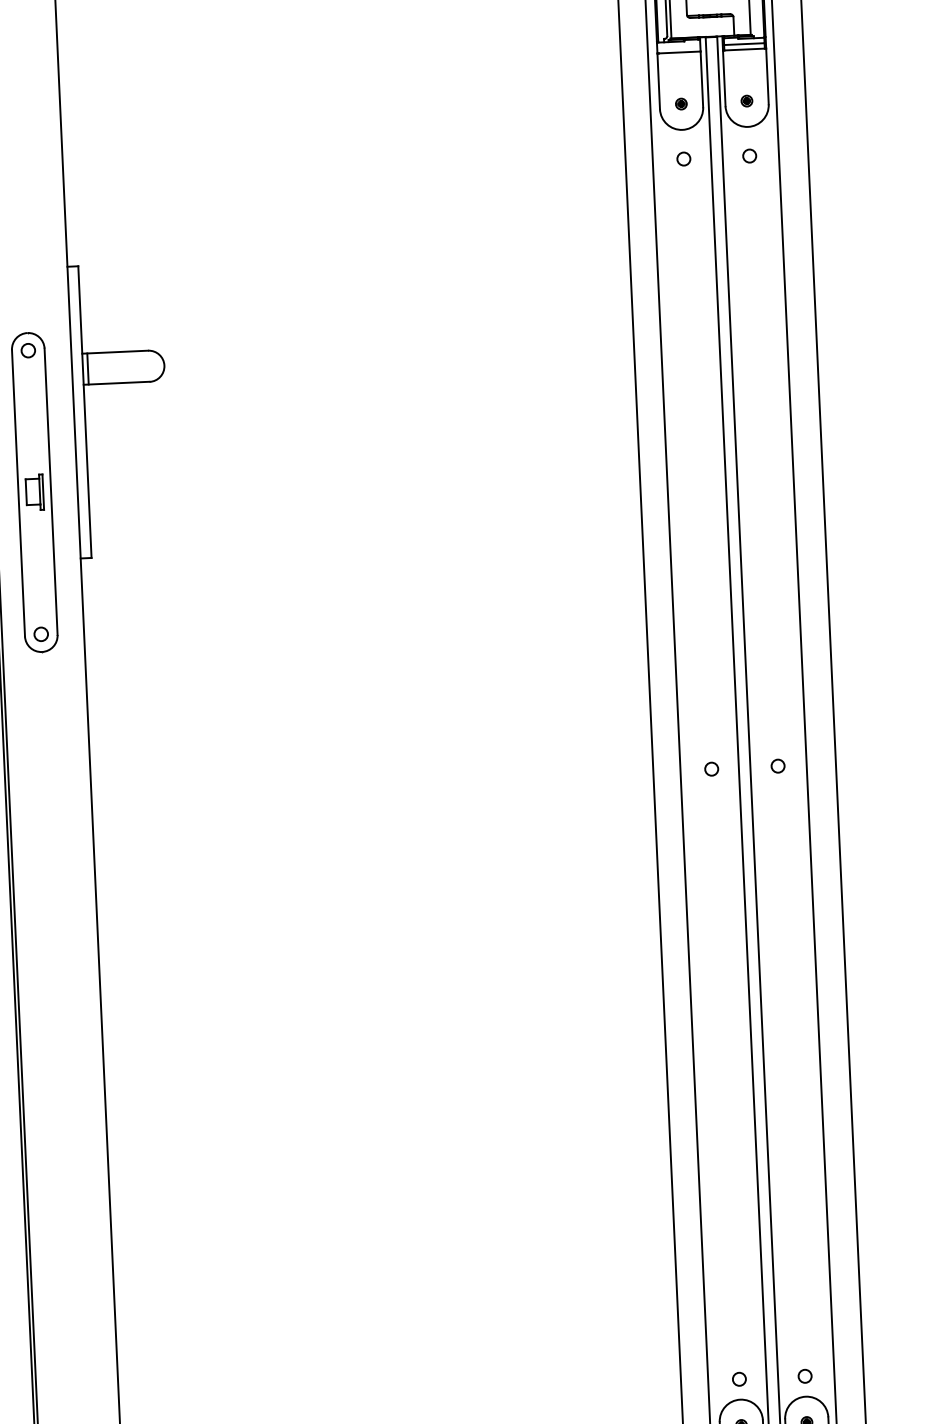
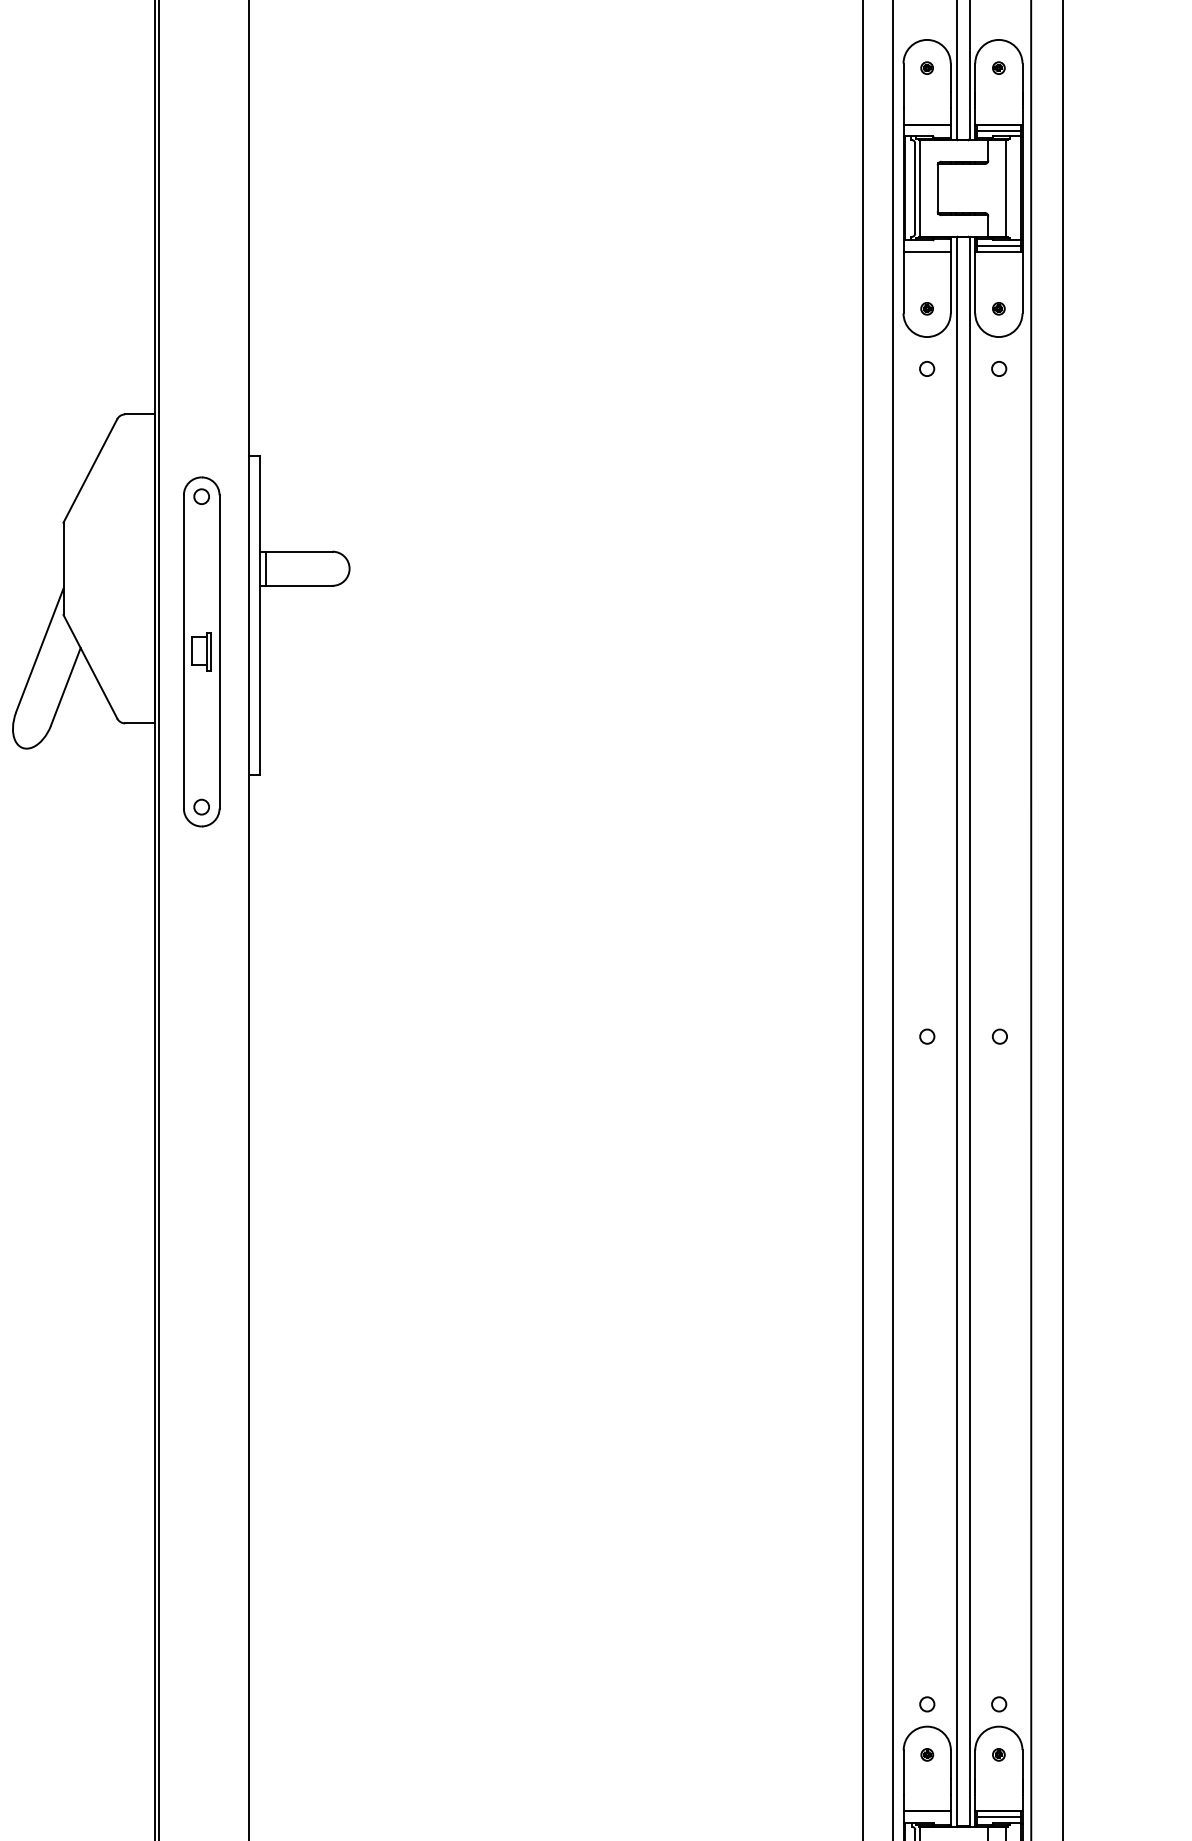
part: (34, 492) -> (201, 651), moved

